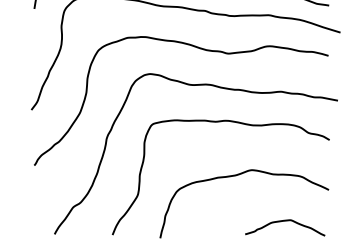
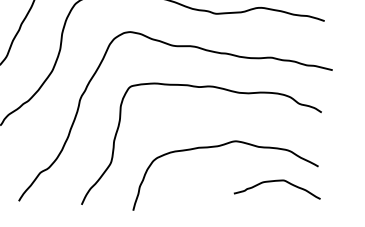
curve: (285, 221) -> (278, 181), moved

